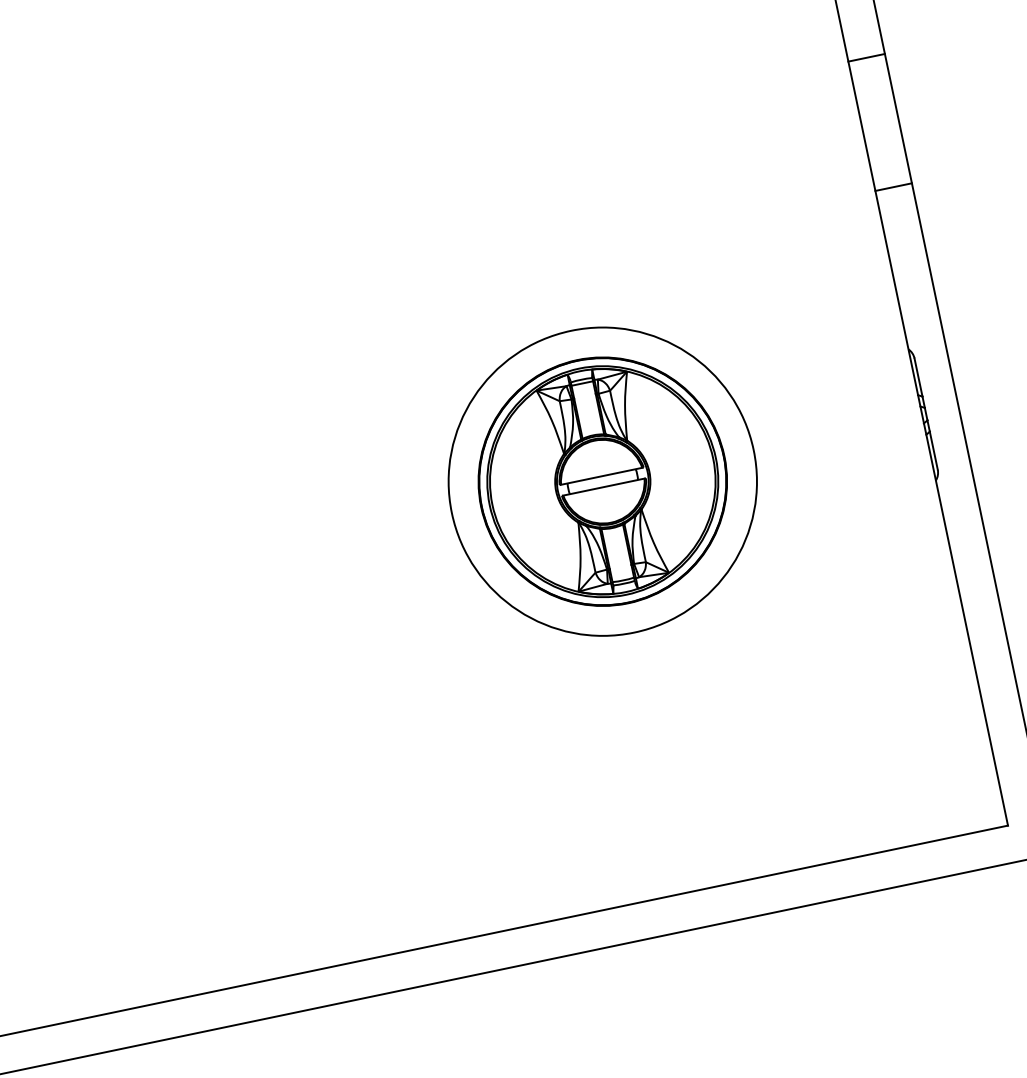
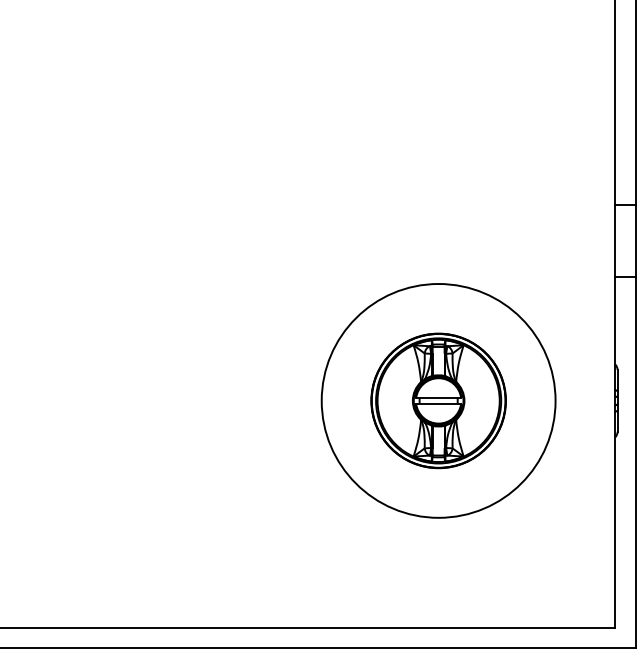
circle: (602, 481) -> (438, 400), size x1.4

